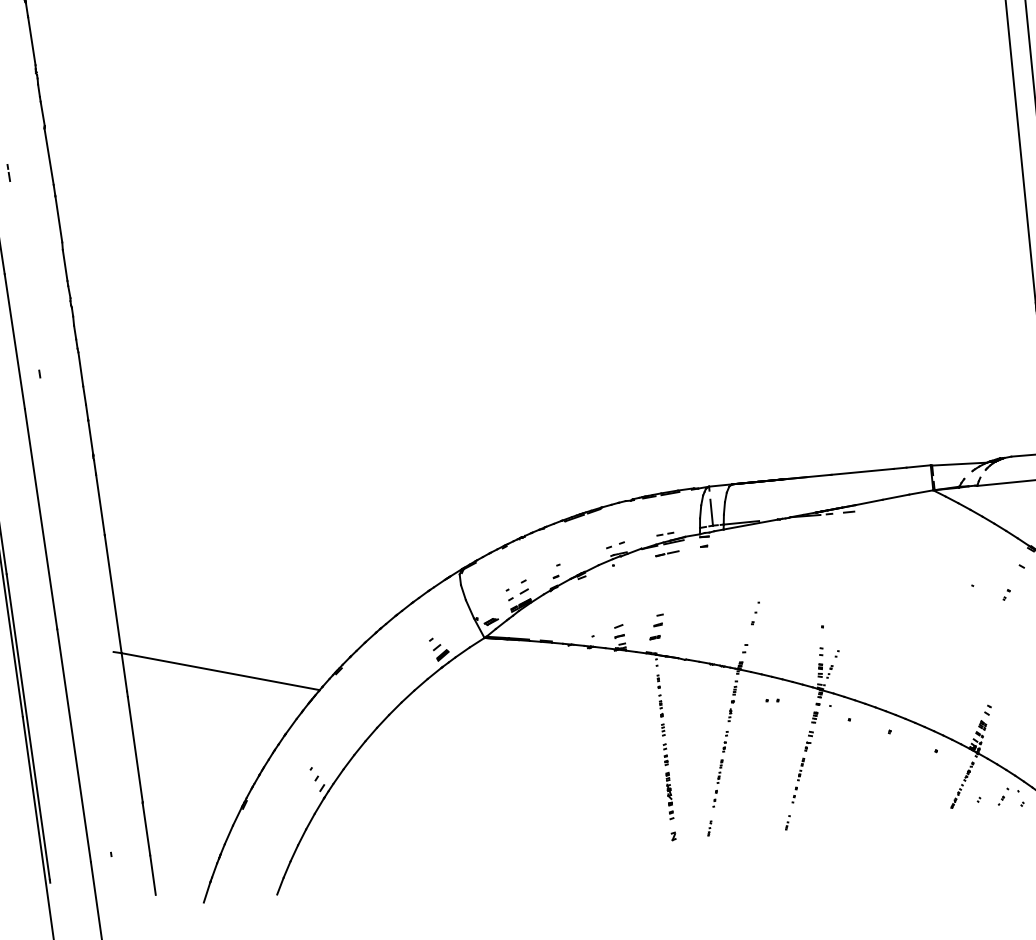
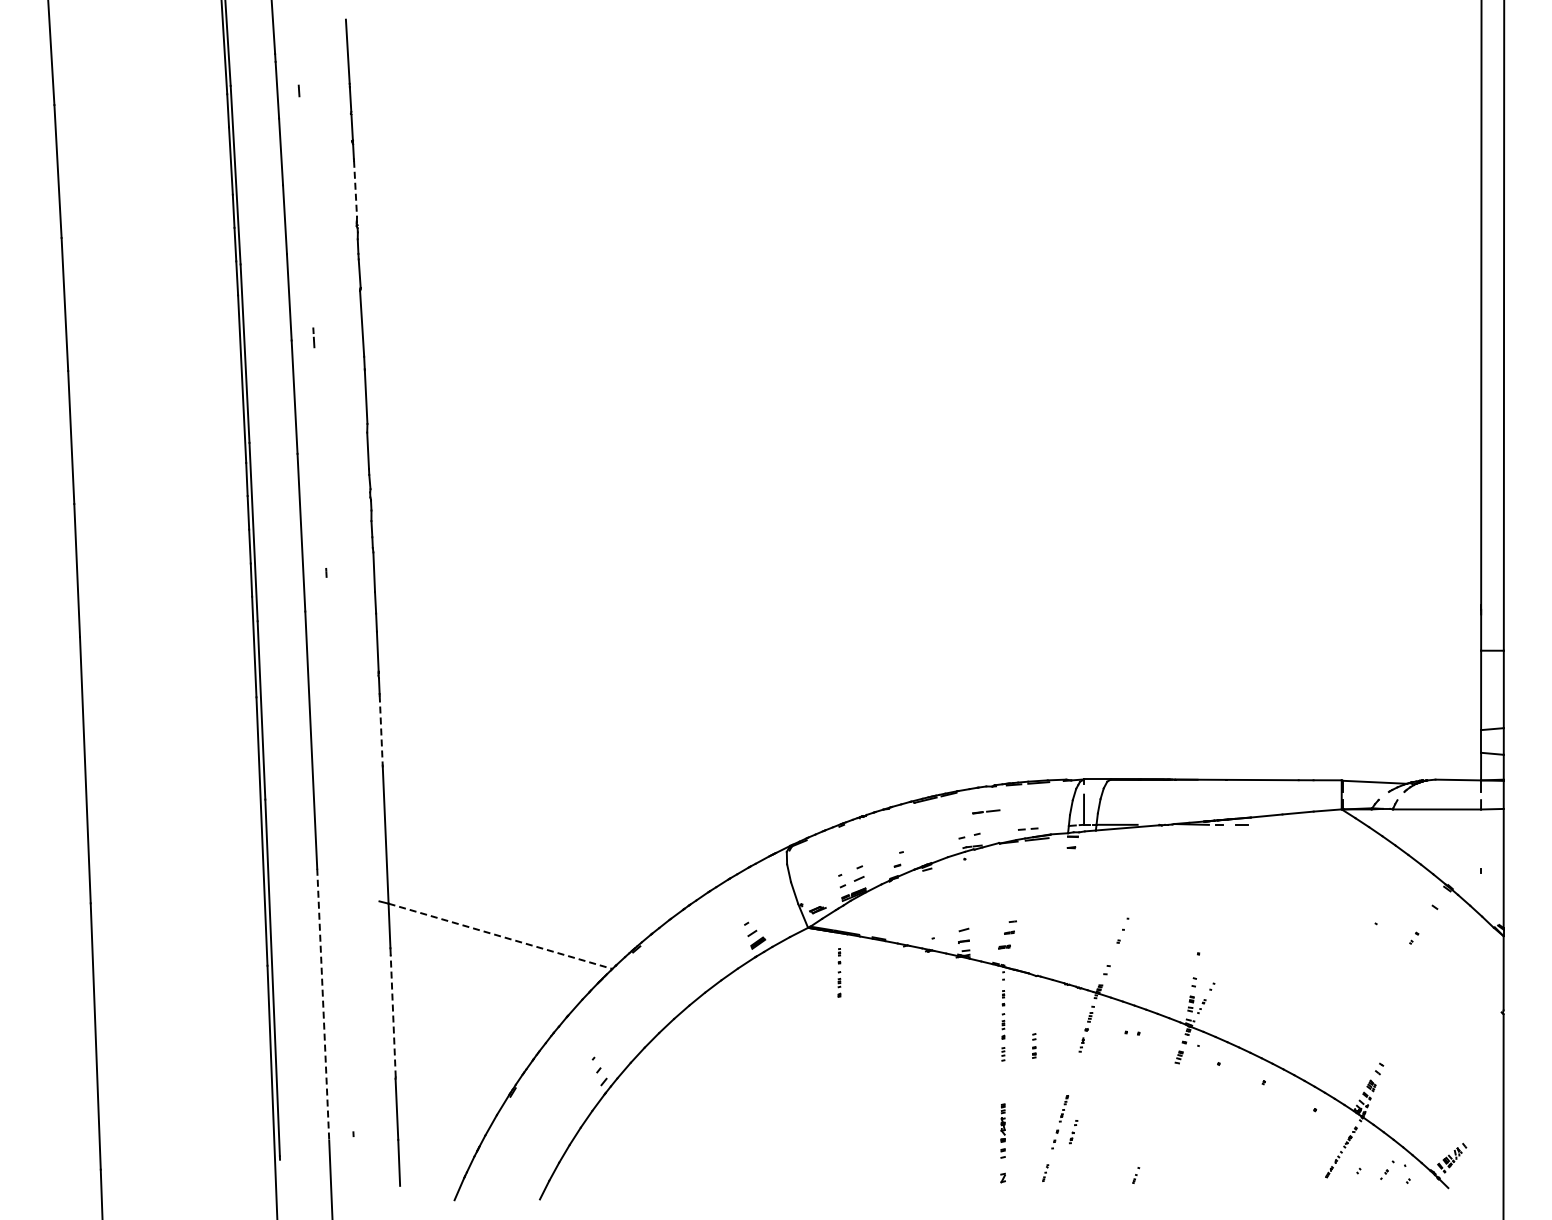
line: (31, 41) -> (355, 189), solid -> dashed
line: (100, 505) -> (381, 731), solid -> dashed
line: (667, 553) -> (986, 811), moved
line: (220, 671) -> (500, 936), solid -> dashed
part: (515, 673) -> (839, 972), added
part: (725, 742) -> (1073, 1132), moved
line: (74, 746) -> (323, 1005), solid -> dashed
line: (135, 748) -> (393, 1015), solid -> dashed
part: (665, 754) -> (1034, 1045), moved
part: (802, 766) -> (1159, 1112), removed

